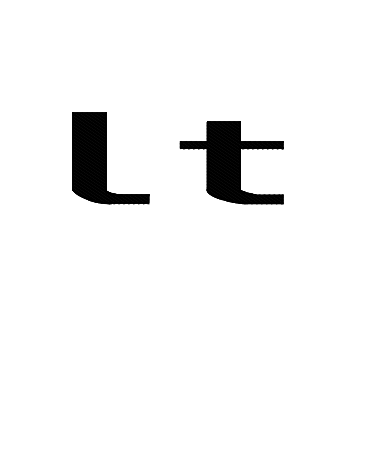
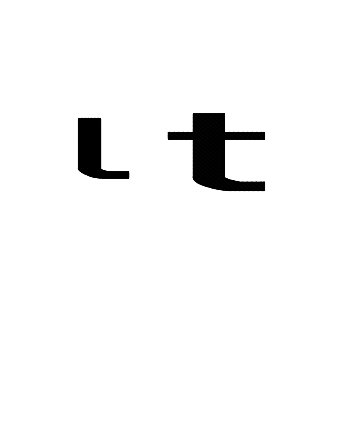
part: (110, 158) -> (103, 148), size x0.7

